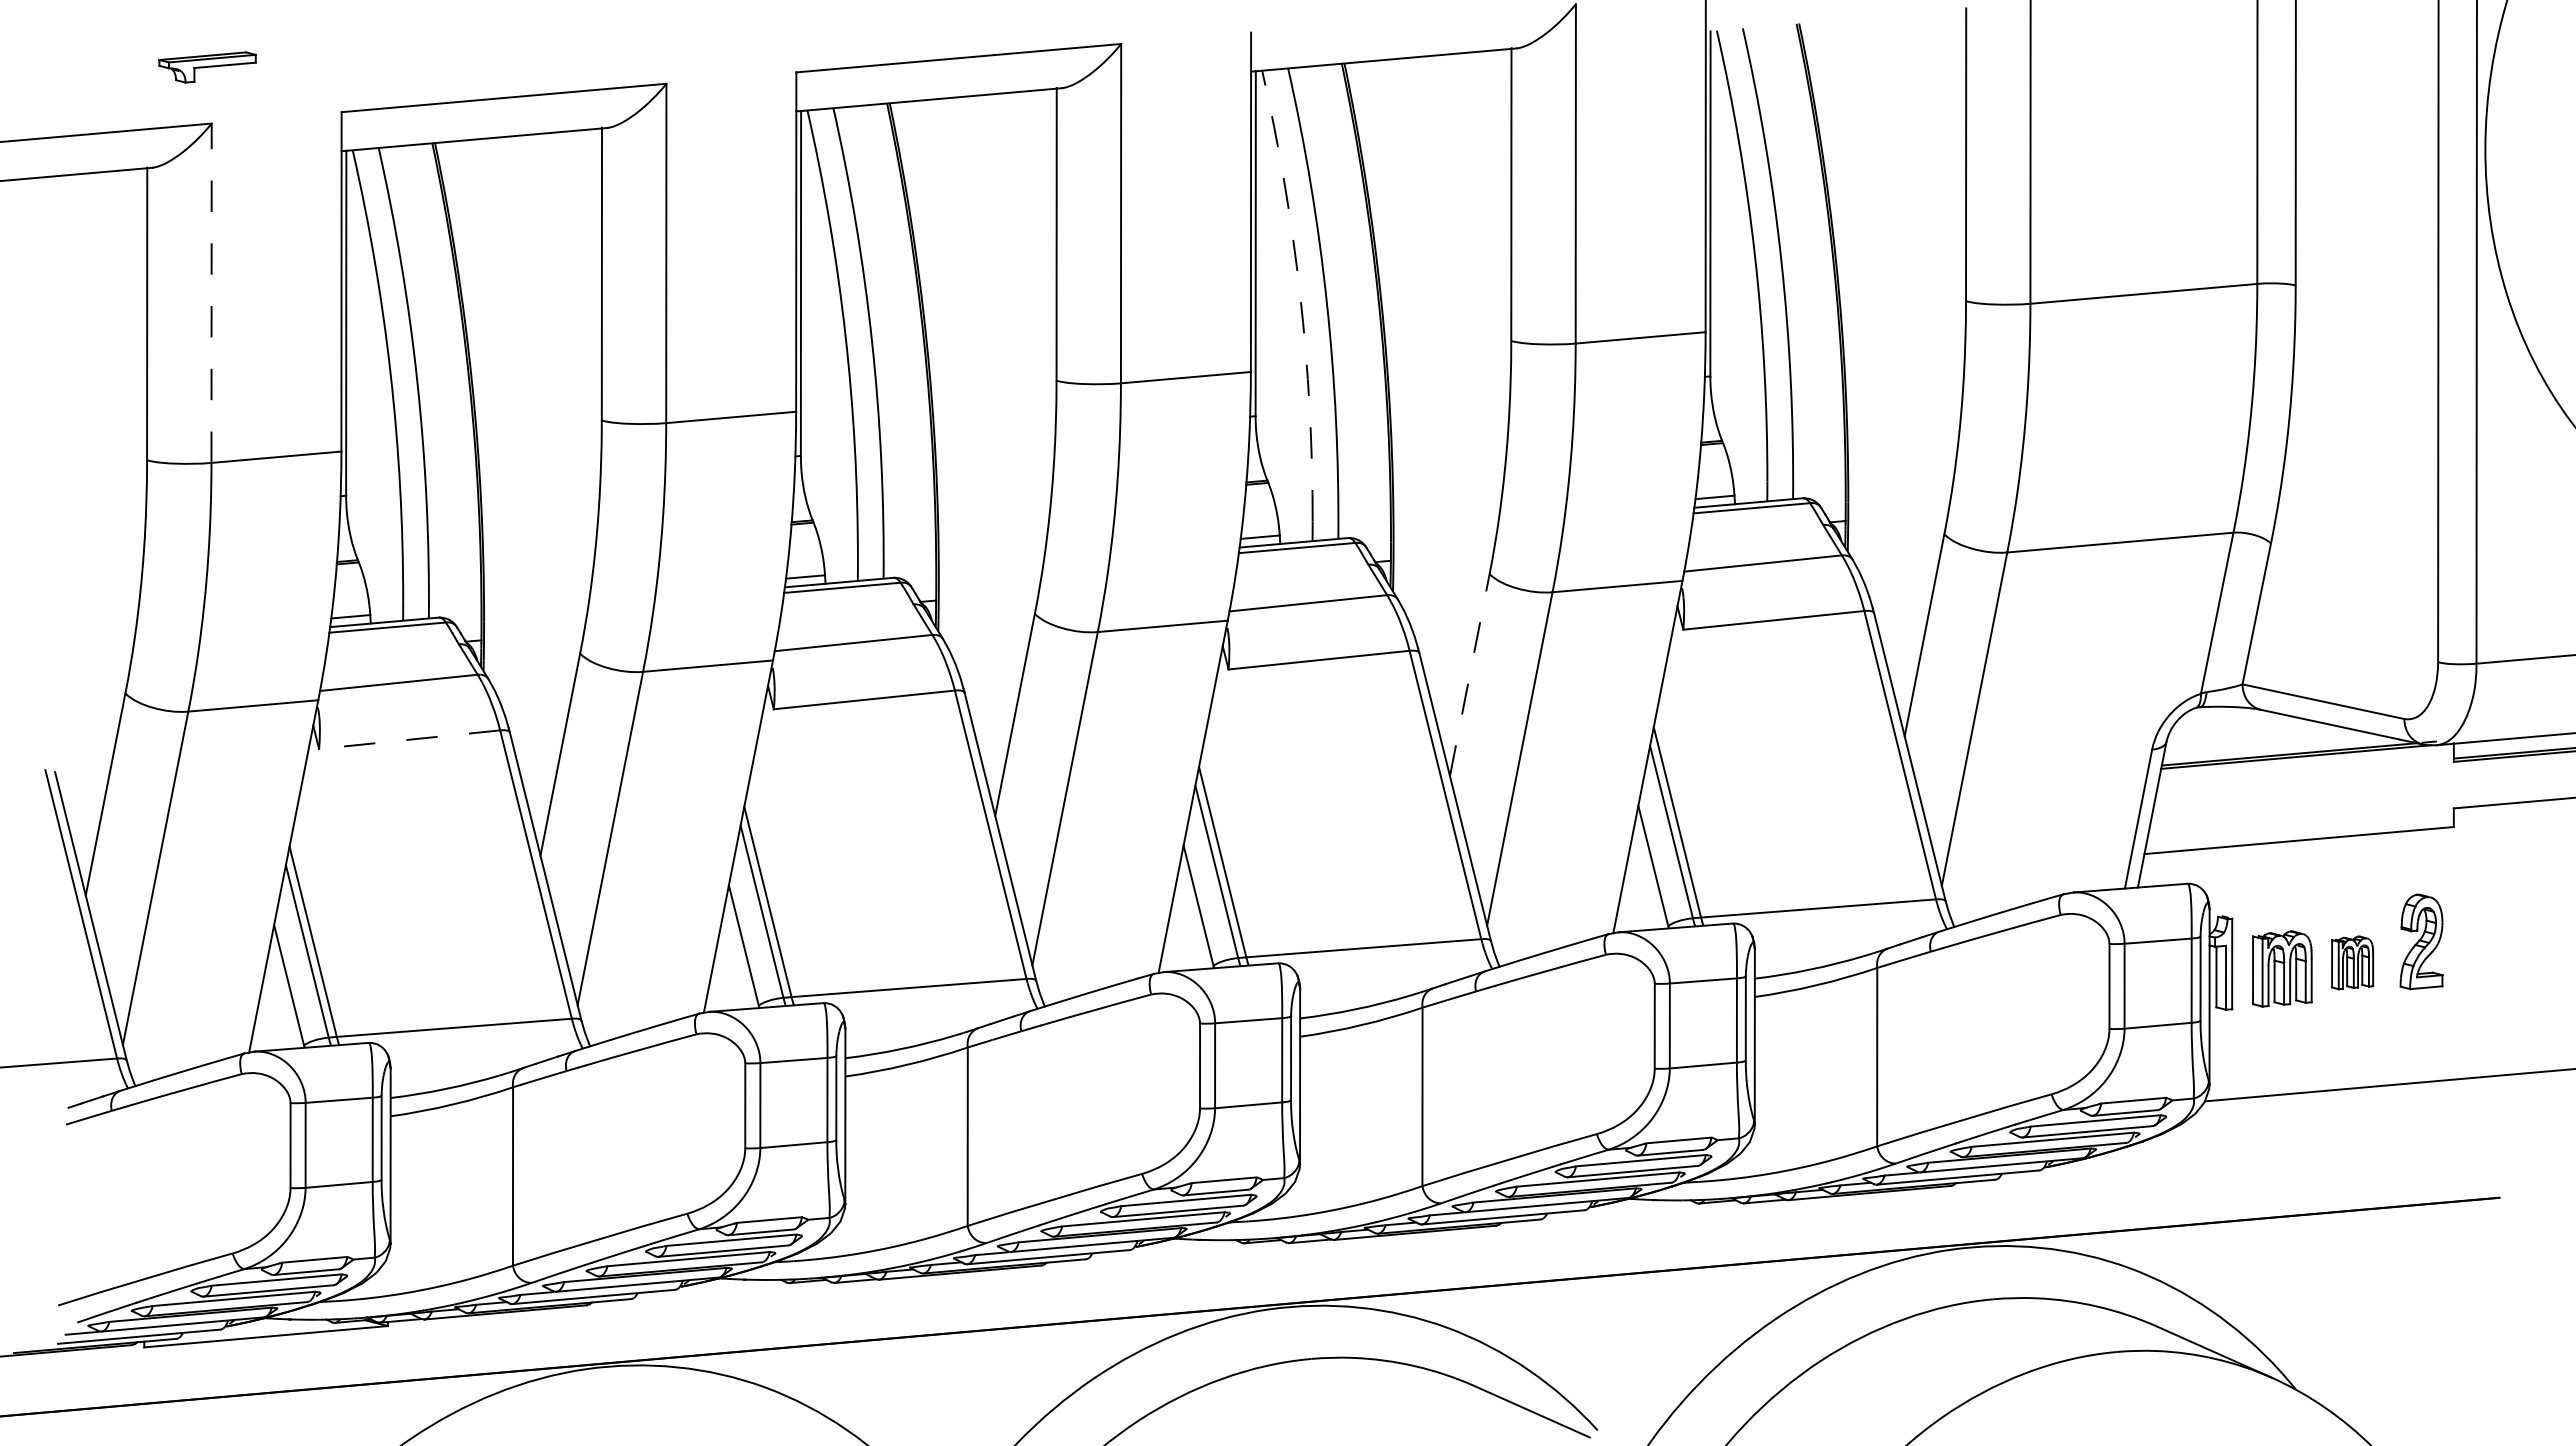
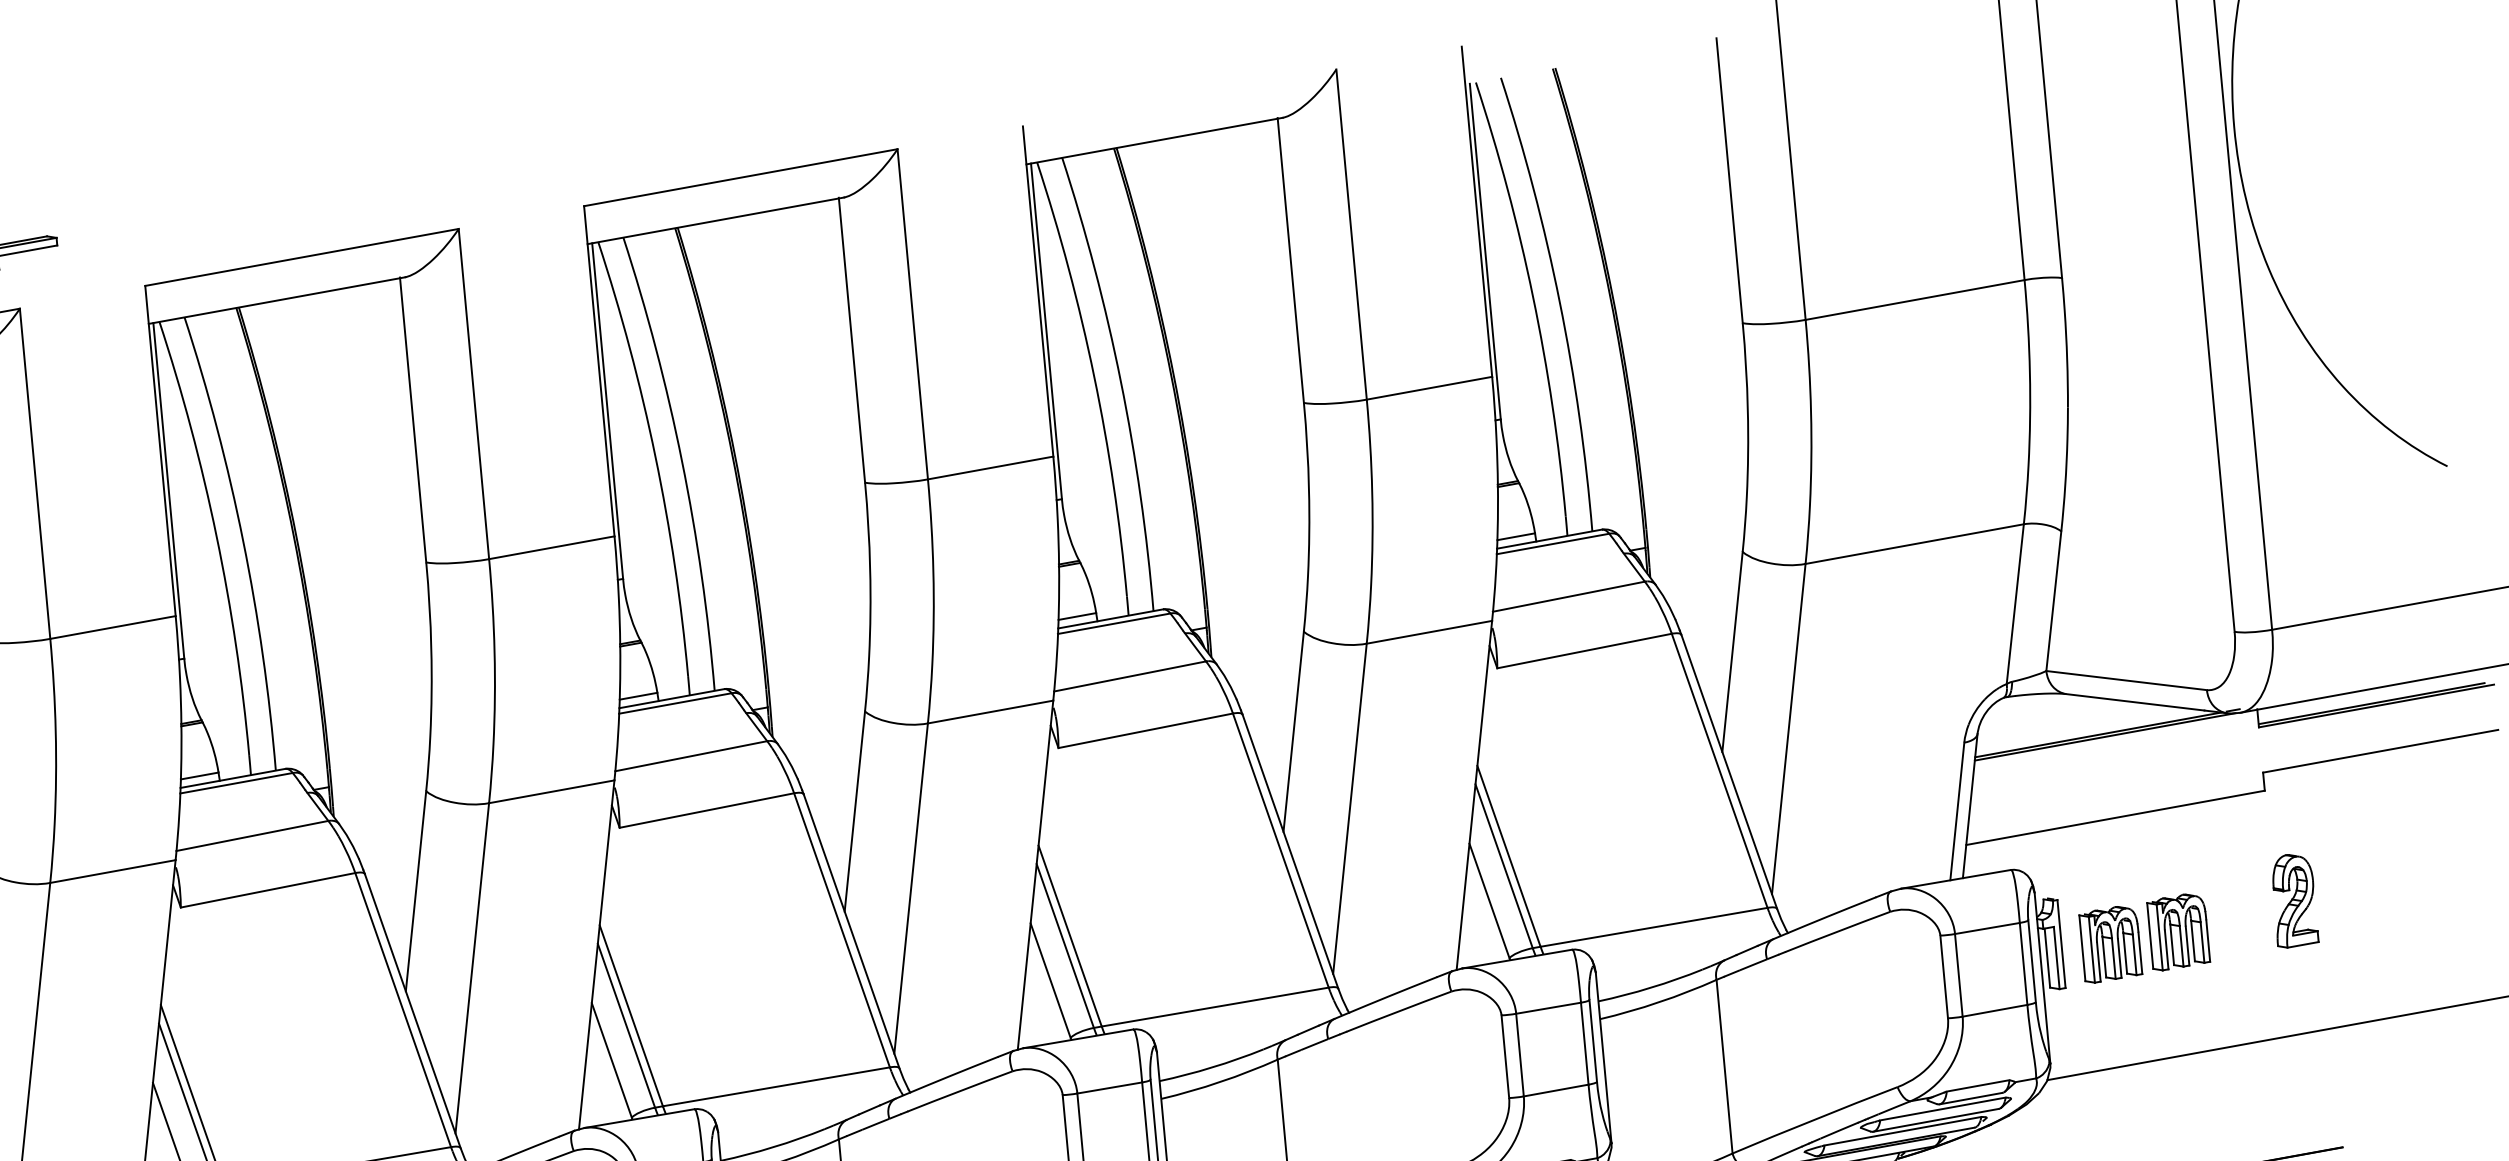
line: (211, 293) -> (35, 474), dashed -> solid
arc: (1300, 294) -> (1094, 376), dashed -> solid
line: (1469, 675) -> (1293, 732), dashed -> solid
line: (409, 739) -> (267, 890), dashed -> solid
part: (2421, 941) -> (2294, 900), moved
part: (2352, 962) -> (2178, 931), size x1.43

